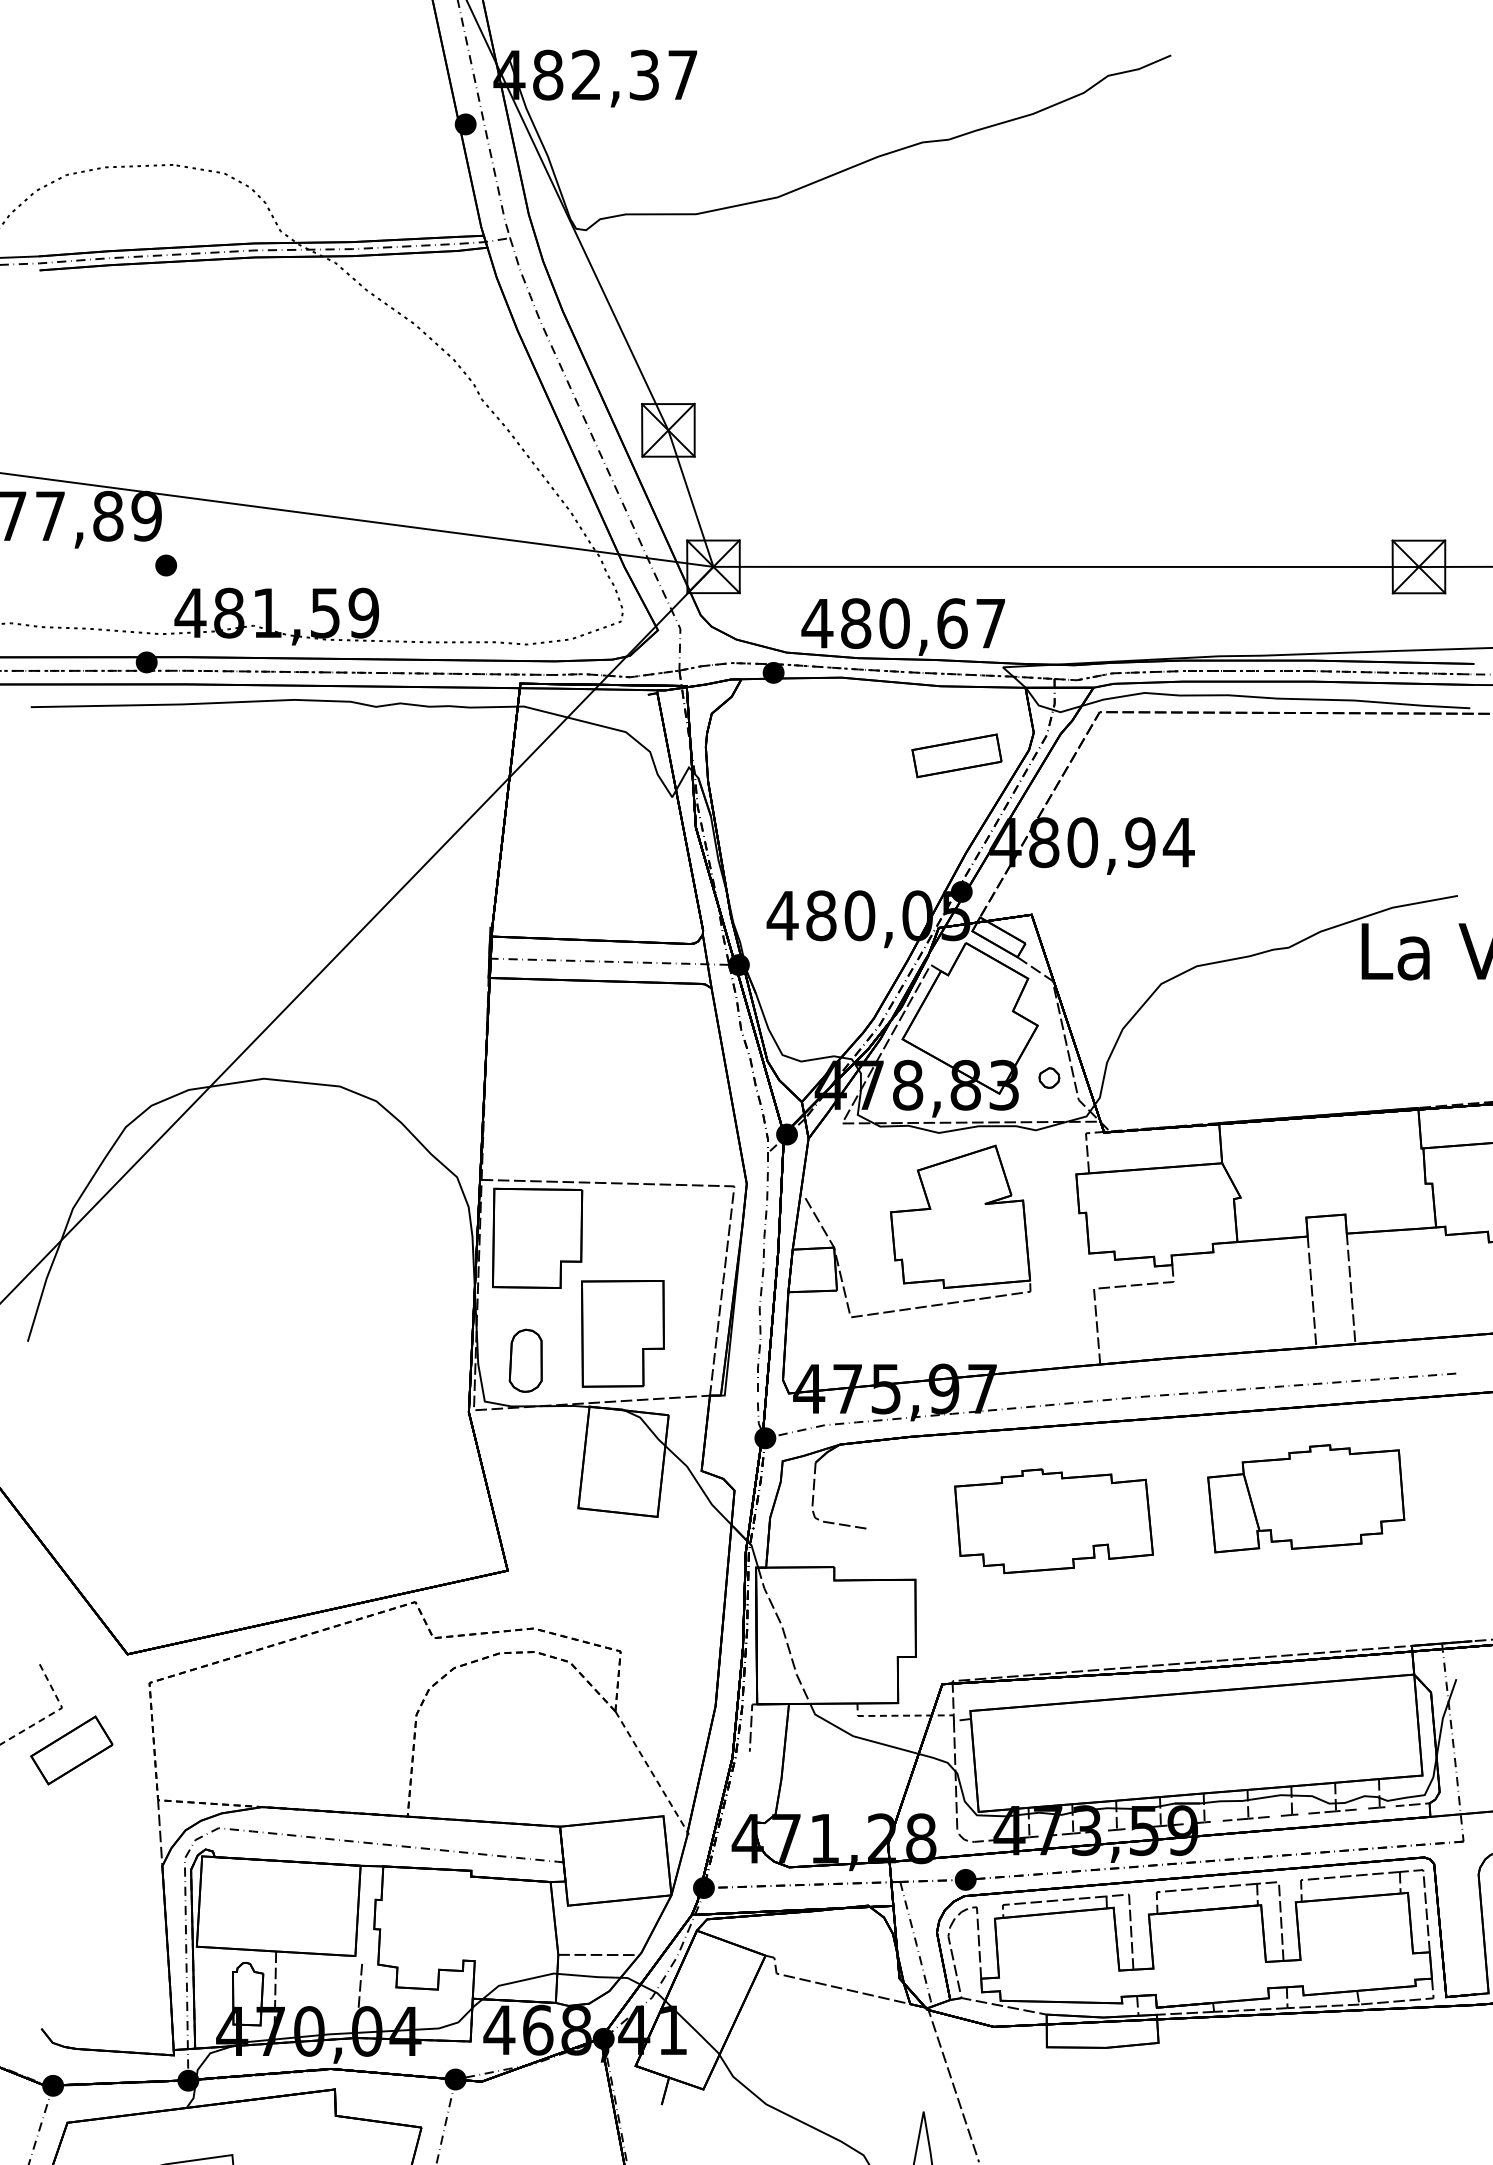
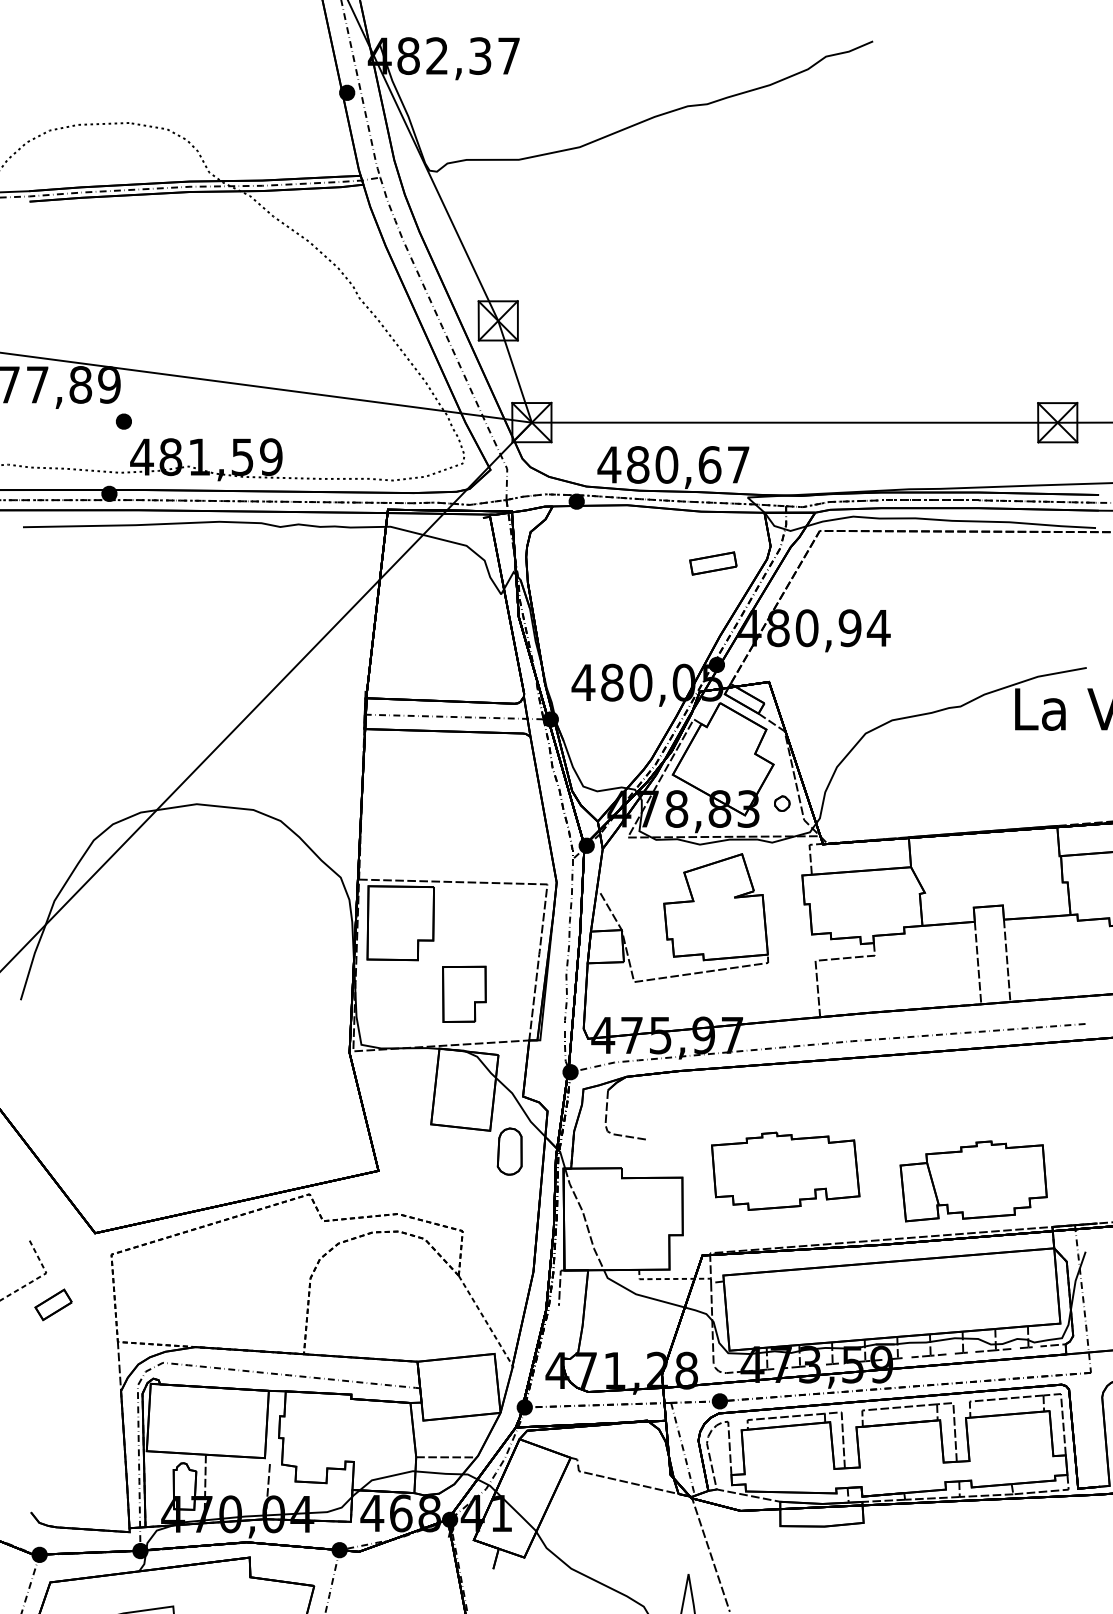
part: (956, 755) -> (713, 563), size x0.7
part: (622, 1333) -> (464, 994), size x0.7
part: (525, 1360) -> (509, 1151), moved
part: (1306, 1498) -> (973, 1181), moved
part: (1053, 1521) -> (785, 1171), moved
part: (71, 1750) -> (53, 1304), size x0.6

